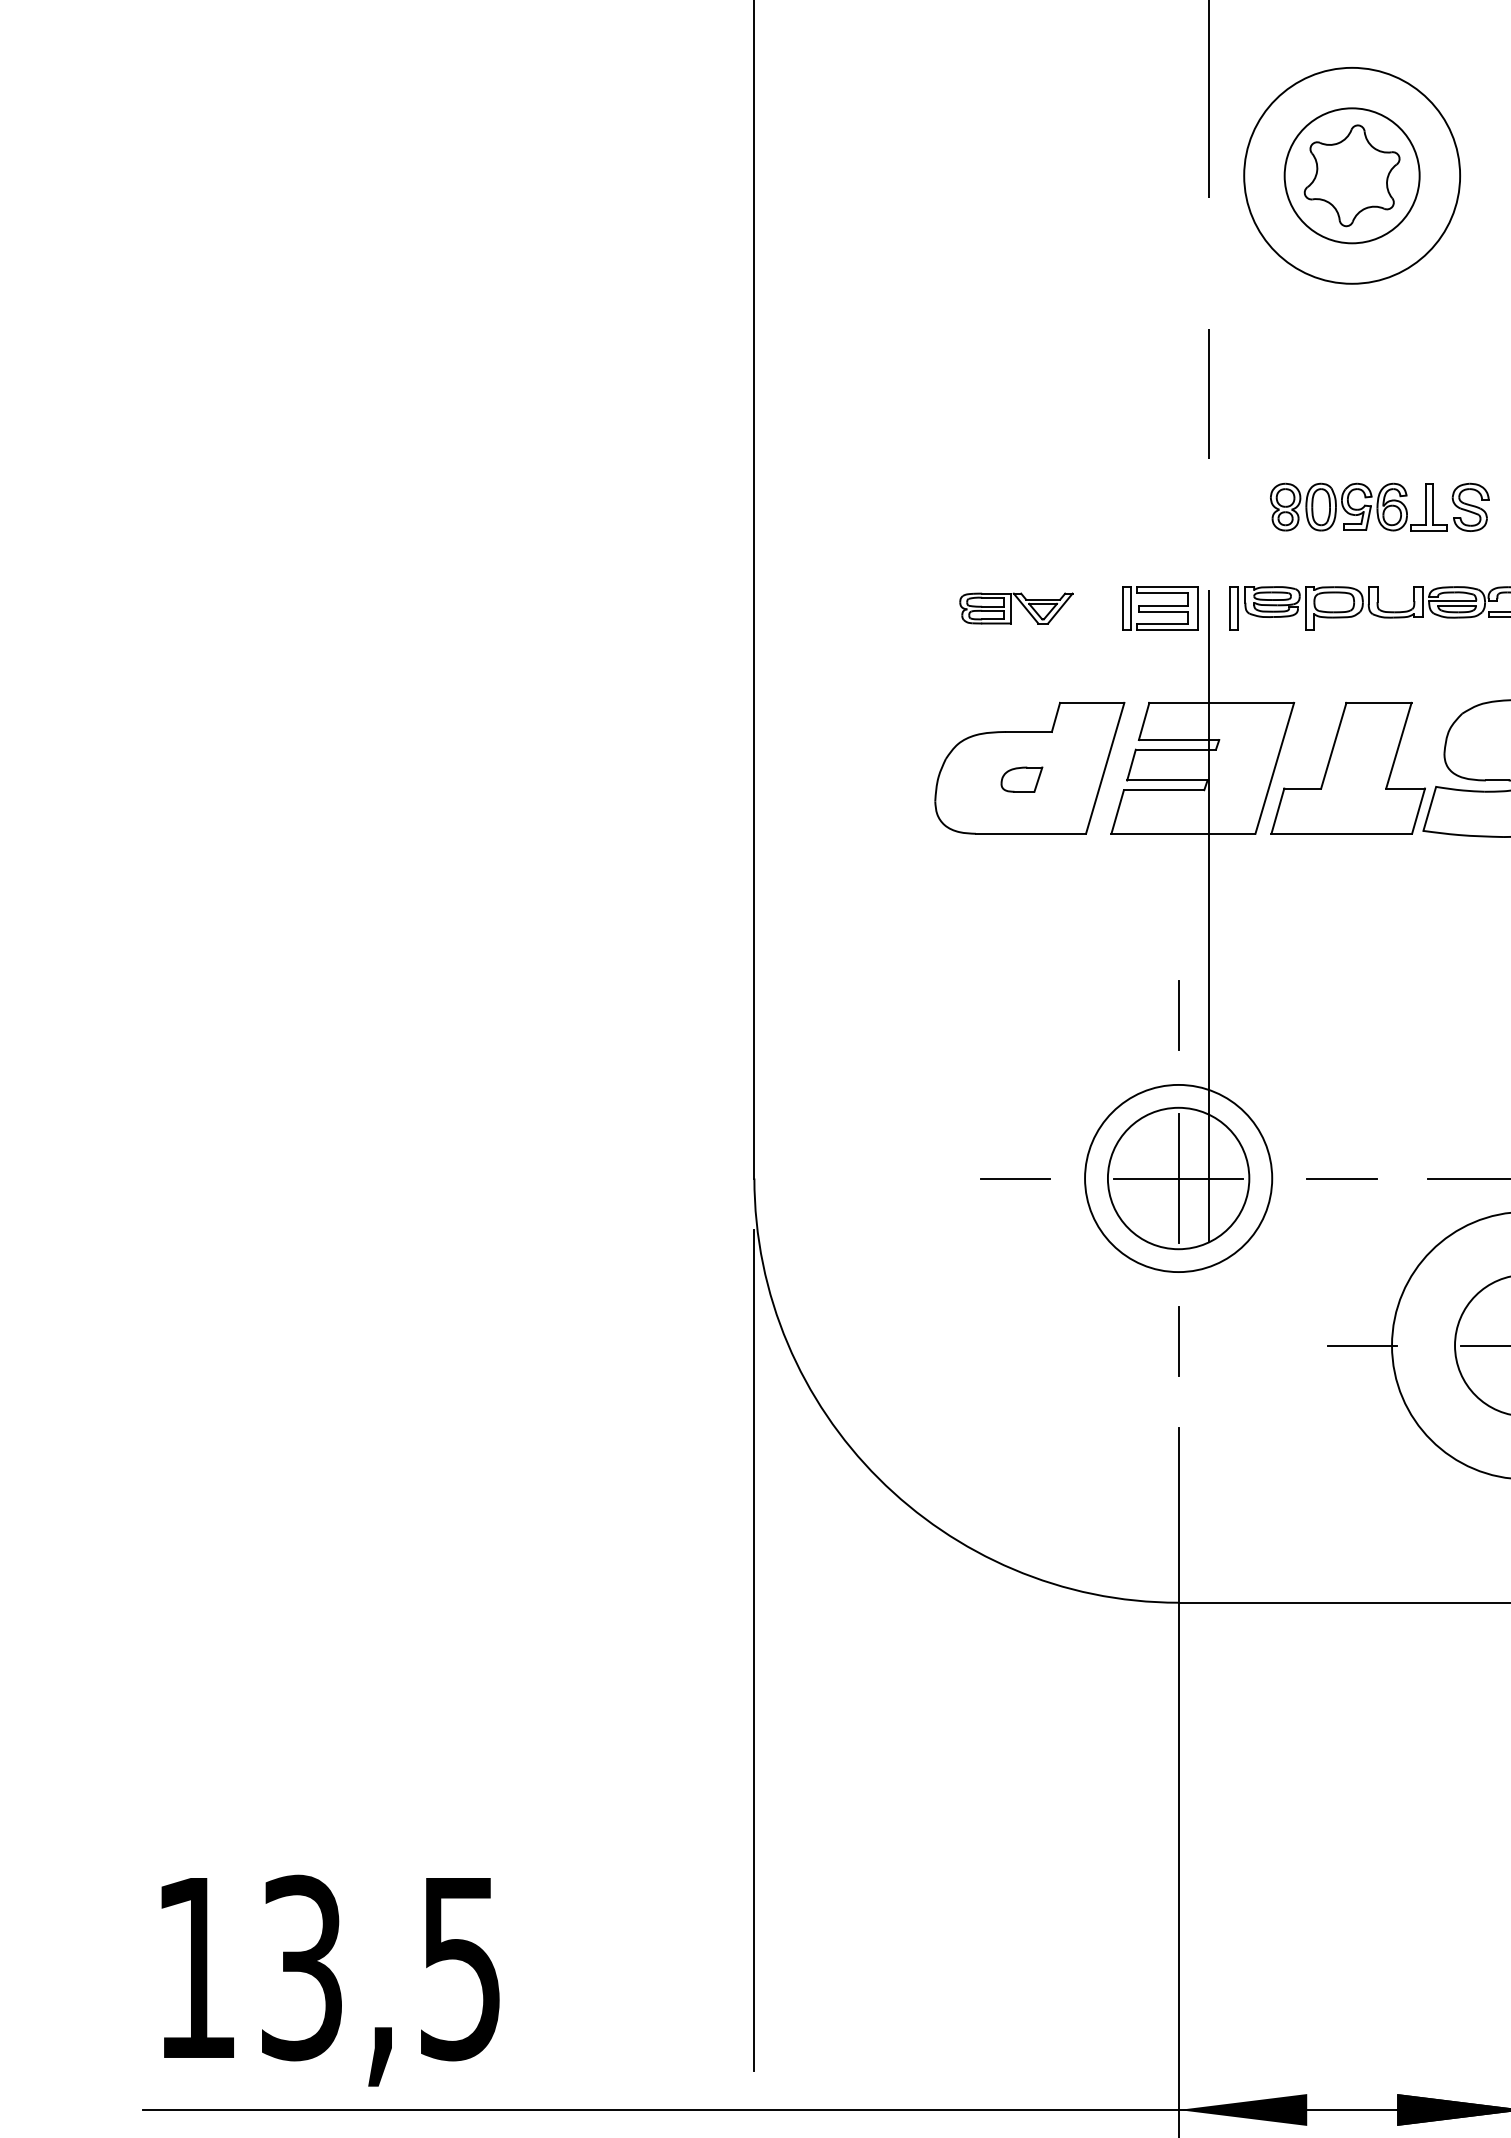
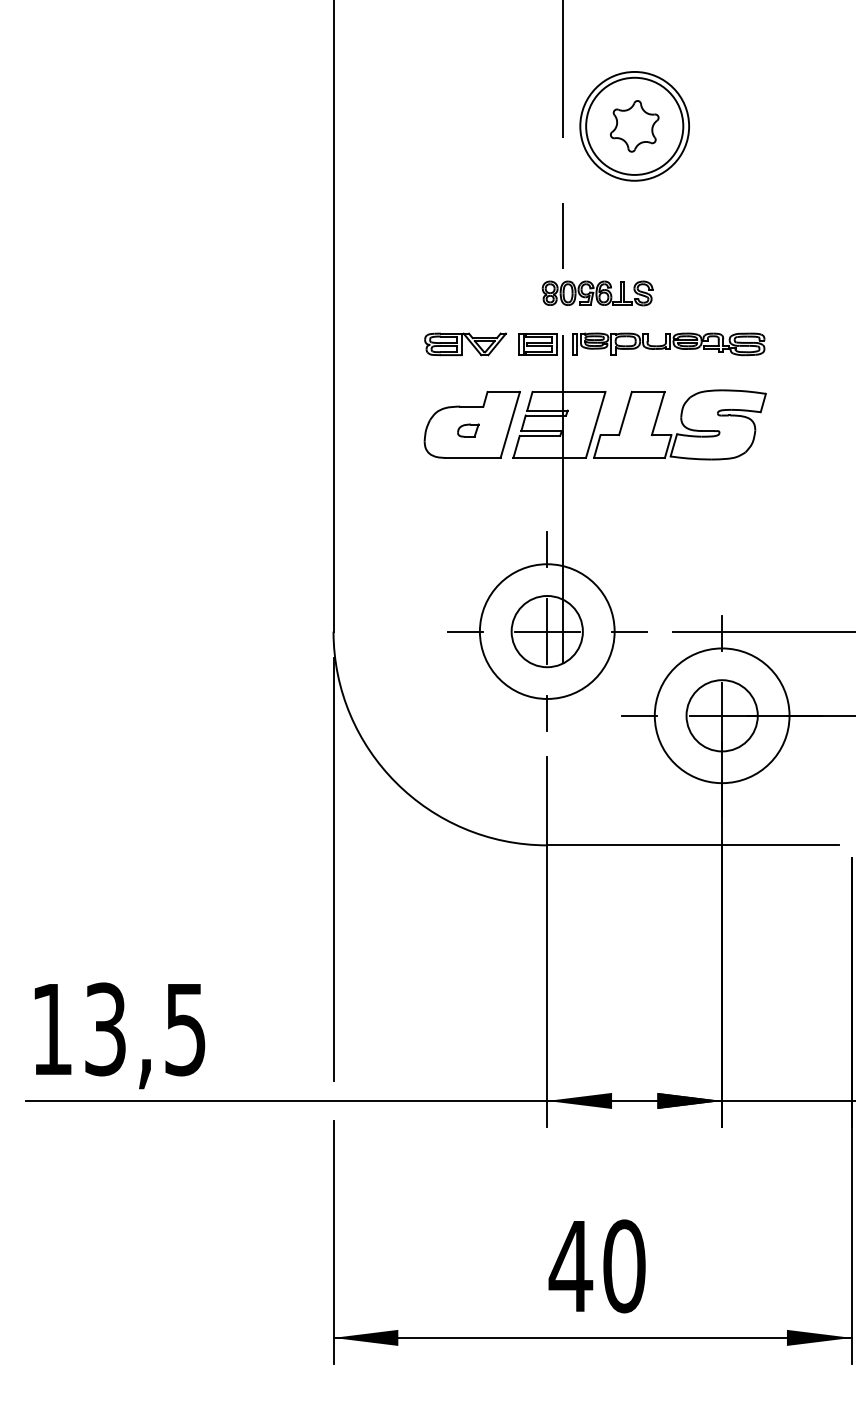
circle: (1351, 174) -> (634, 125), size x1.43
part: (1379, 507) -> (597, 293), moved
part: (1016, 608) -> (465, 344), size x1.43
circle: (1177, 1178) -> (546, 631), size x1.43

